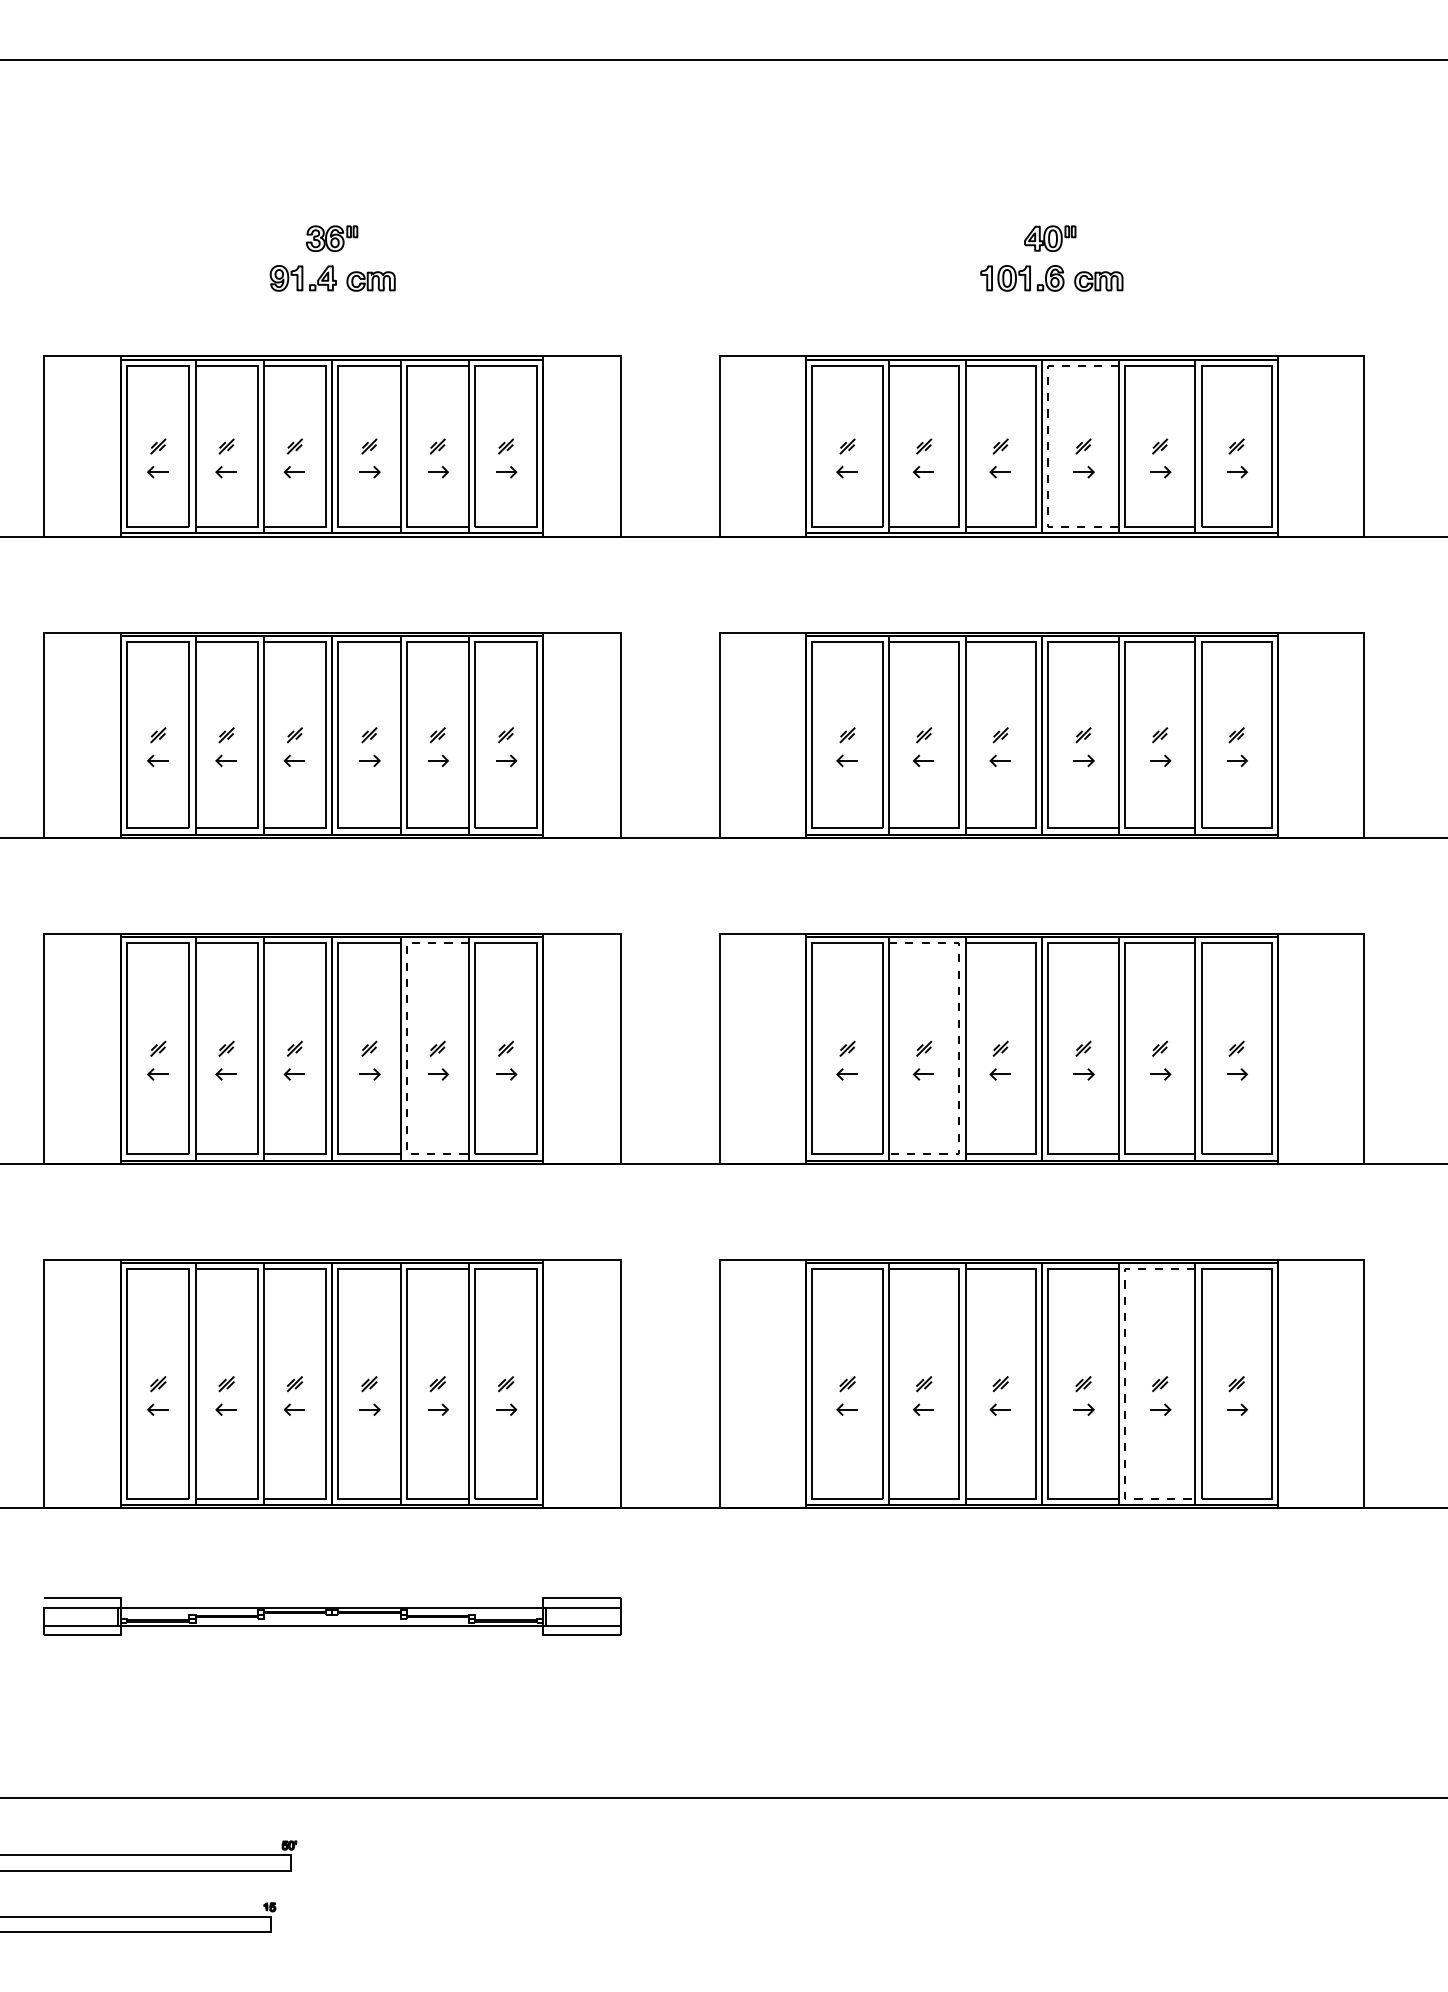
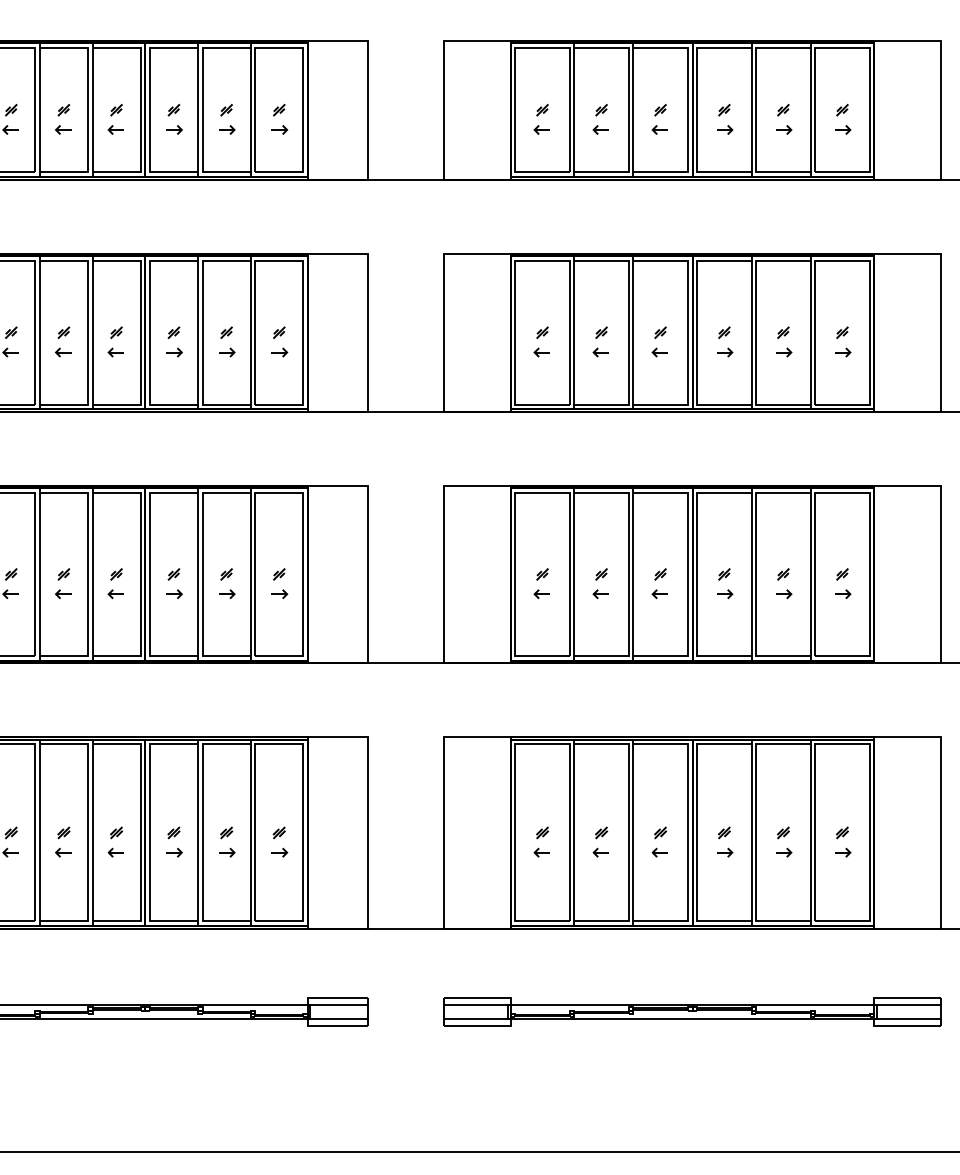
line: (1048, 446) -> (697, 110), dashed -> solid
line: (406, 1048) -> (202, 574), dashed -> solid
line: (959, 1048) -> (628, 574), dashed -> solid
line: (1124, 1384) -> (755, 833), dashed -> solid
part: (1041, 1616) -> (691, 1012), added

